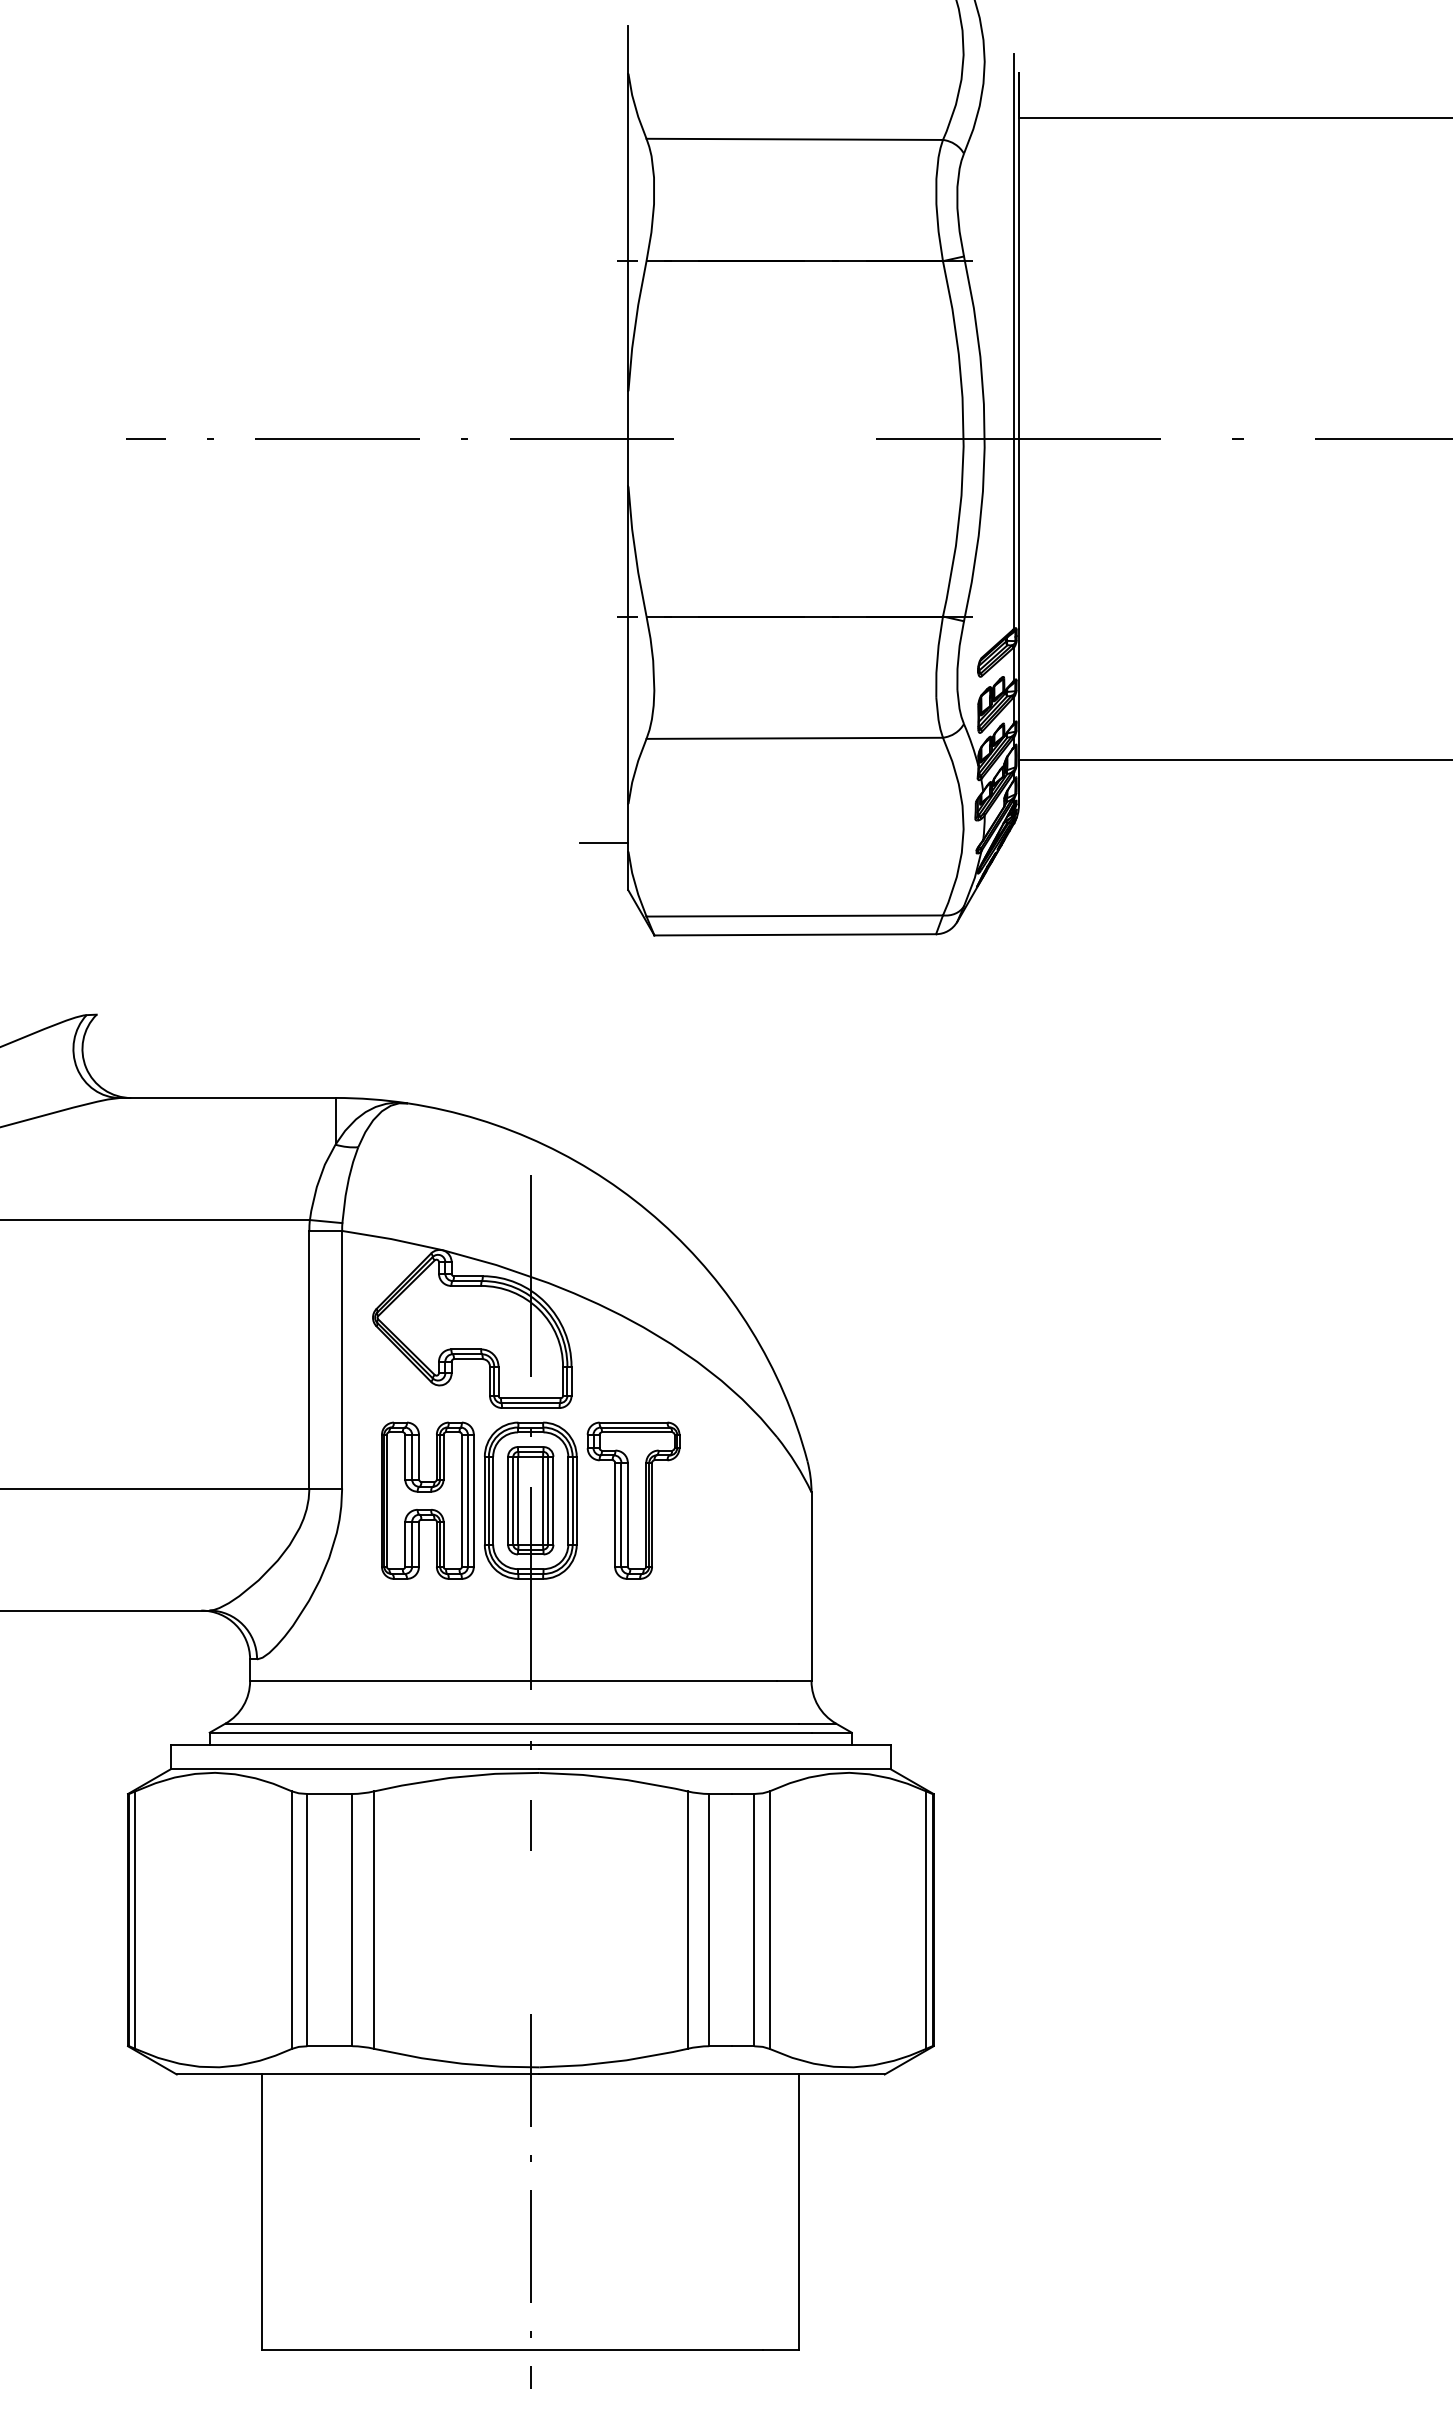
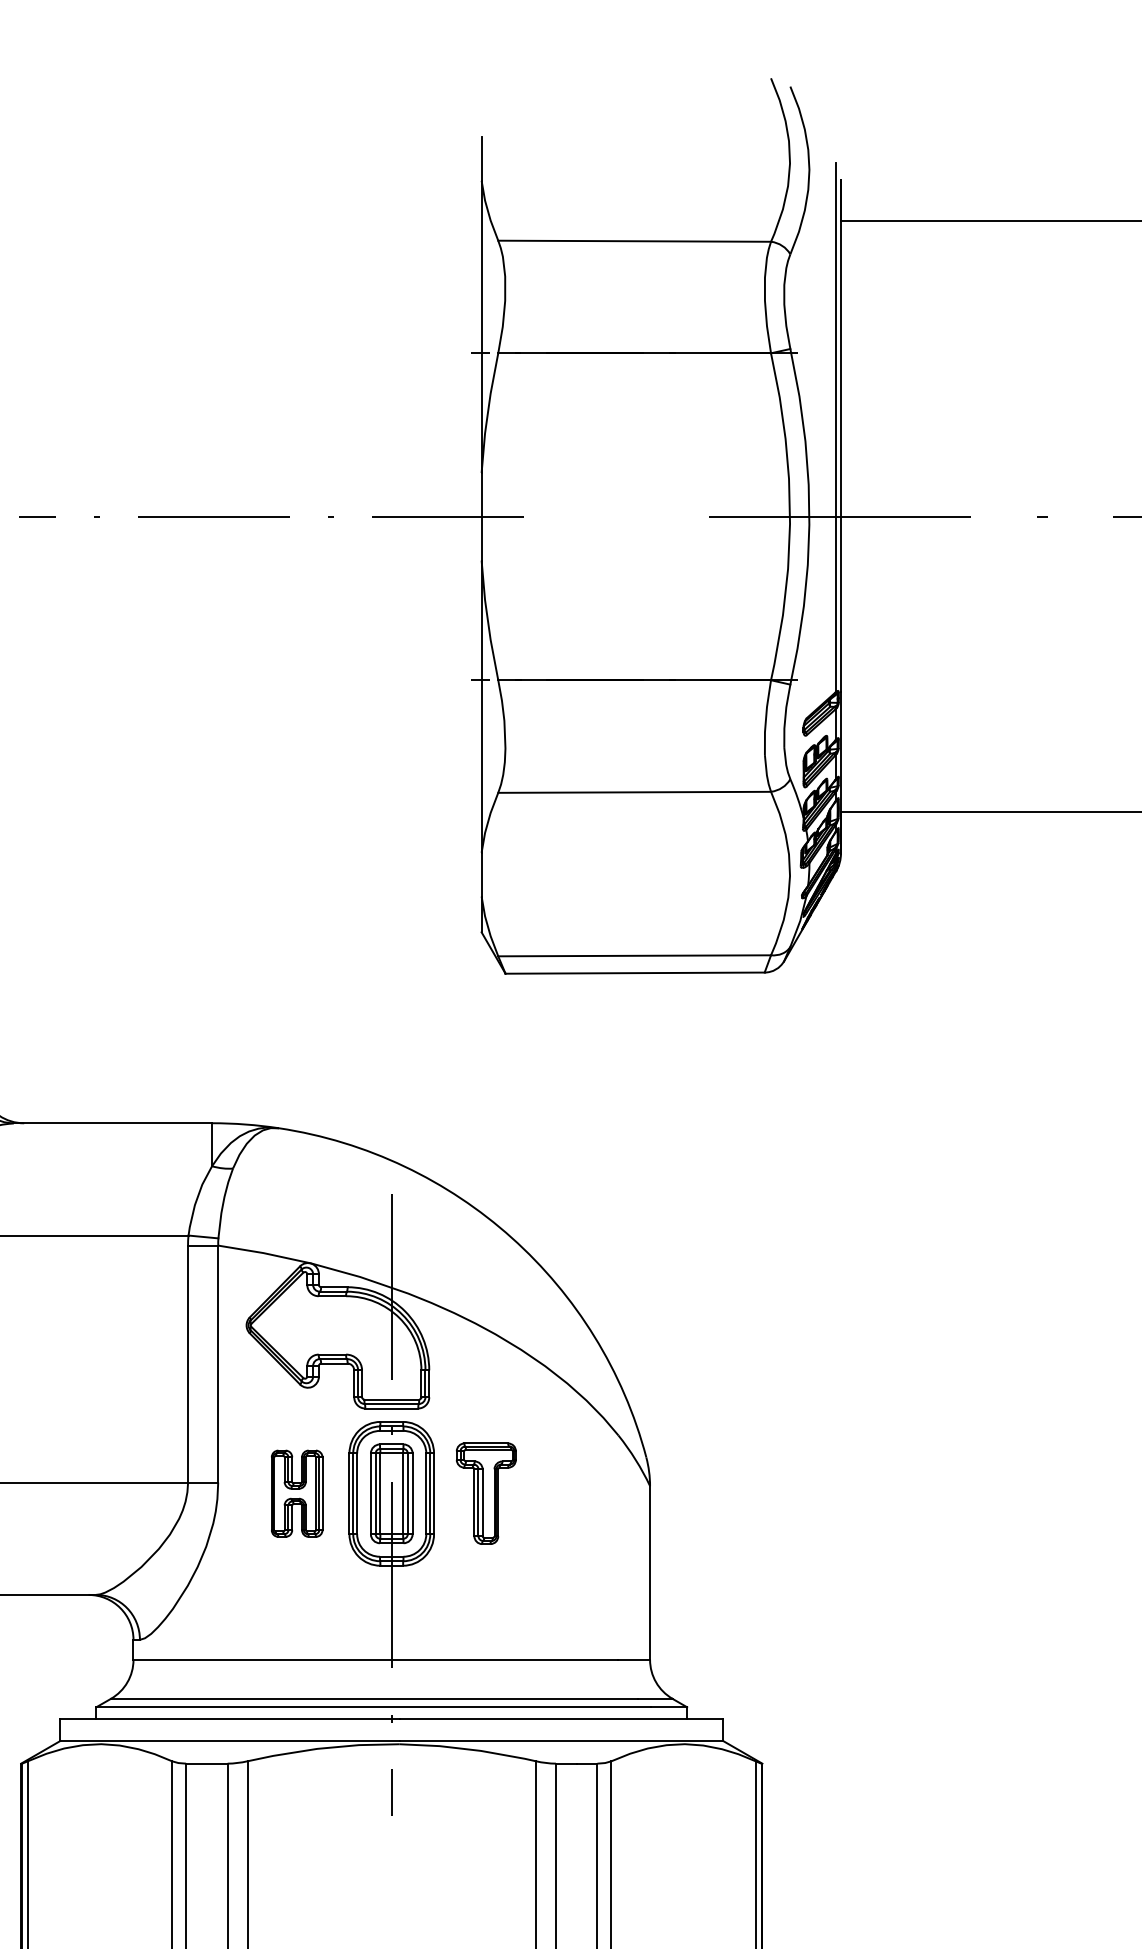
line: (603, 842) -> (458, 888), removed
part: (427, 1500) -> (296, 1493), size x0.6
part: (633, 1500) -> (486, 1493), size x0.7

